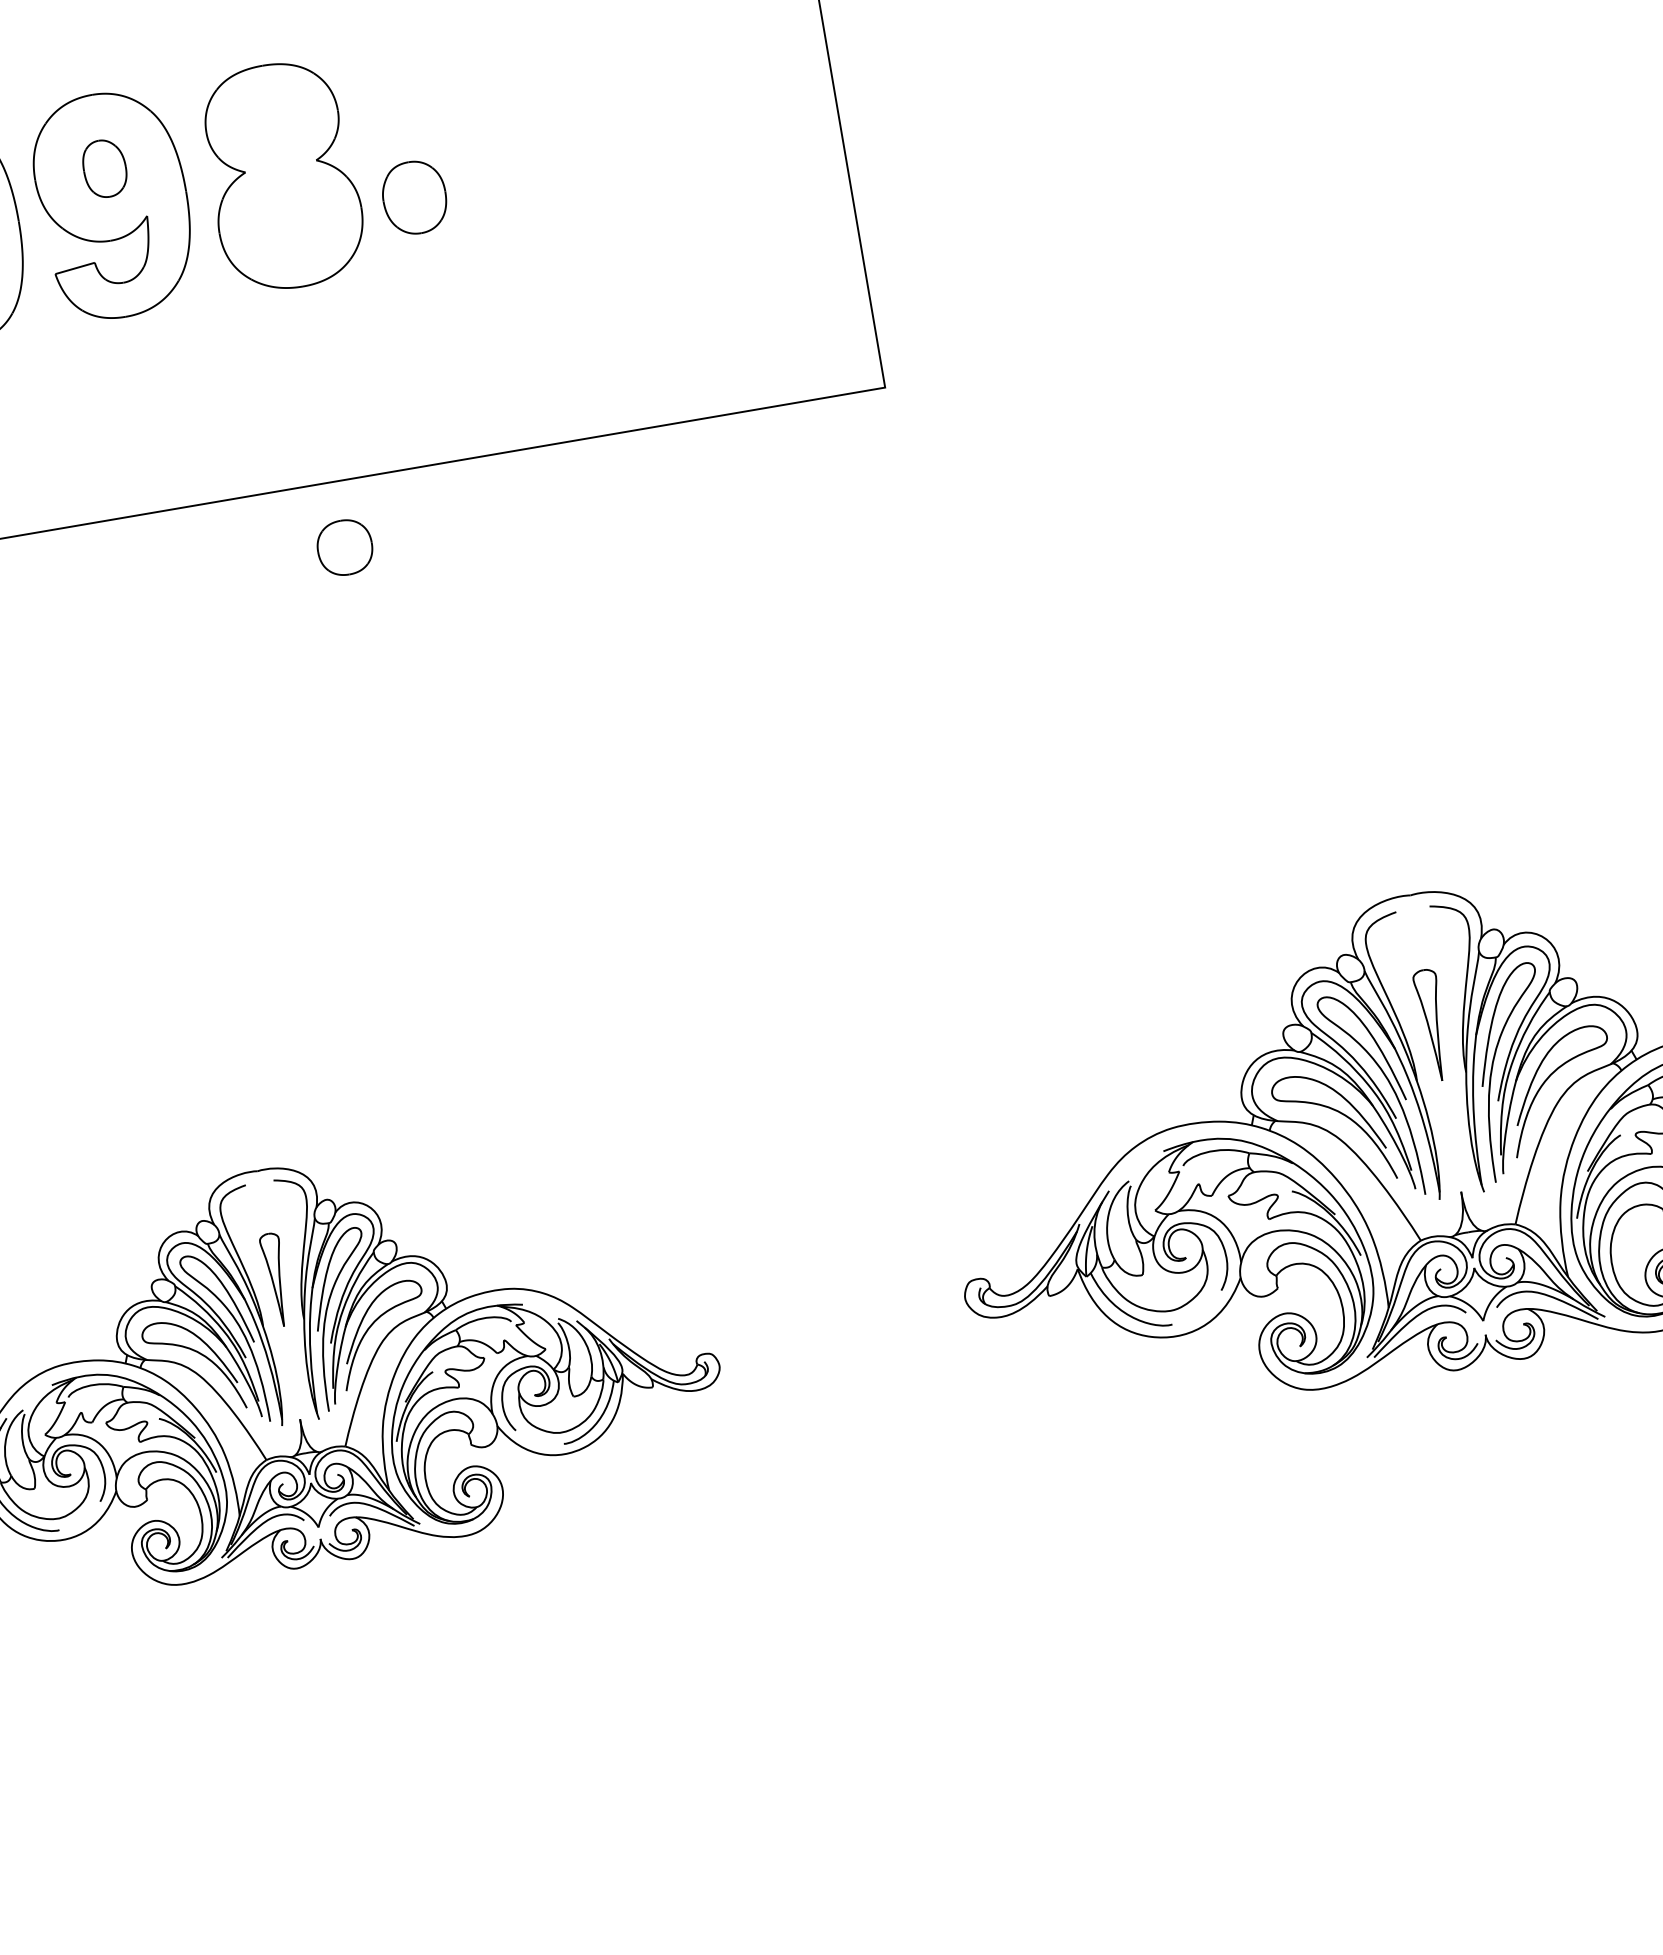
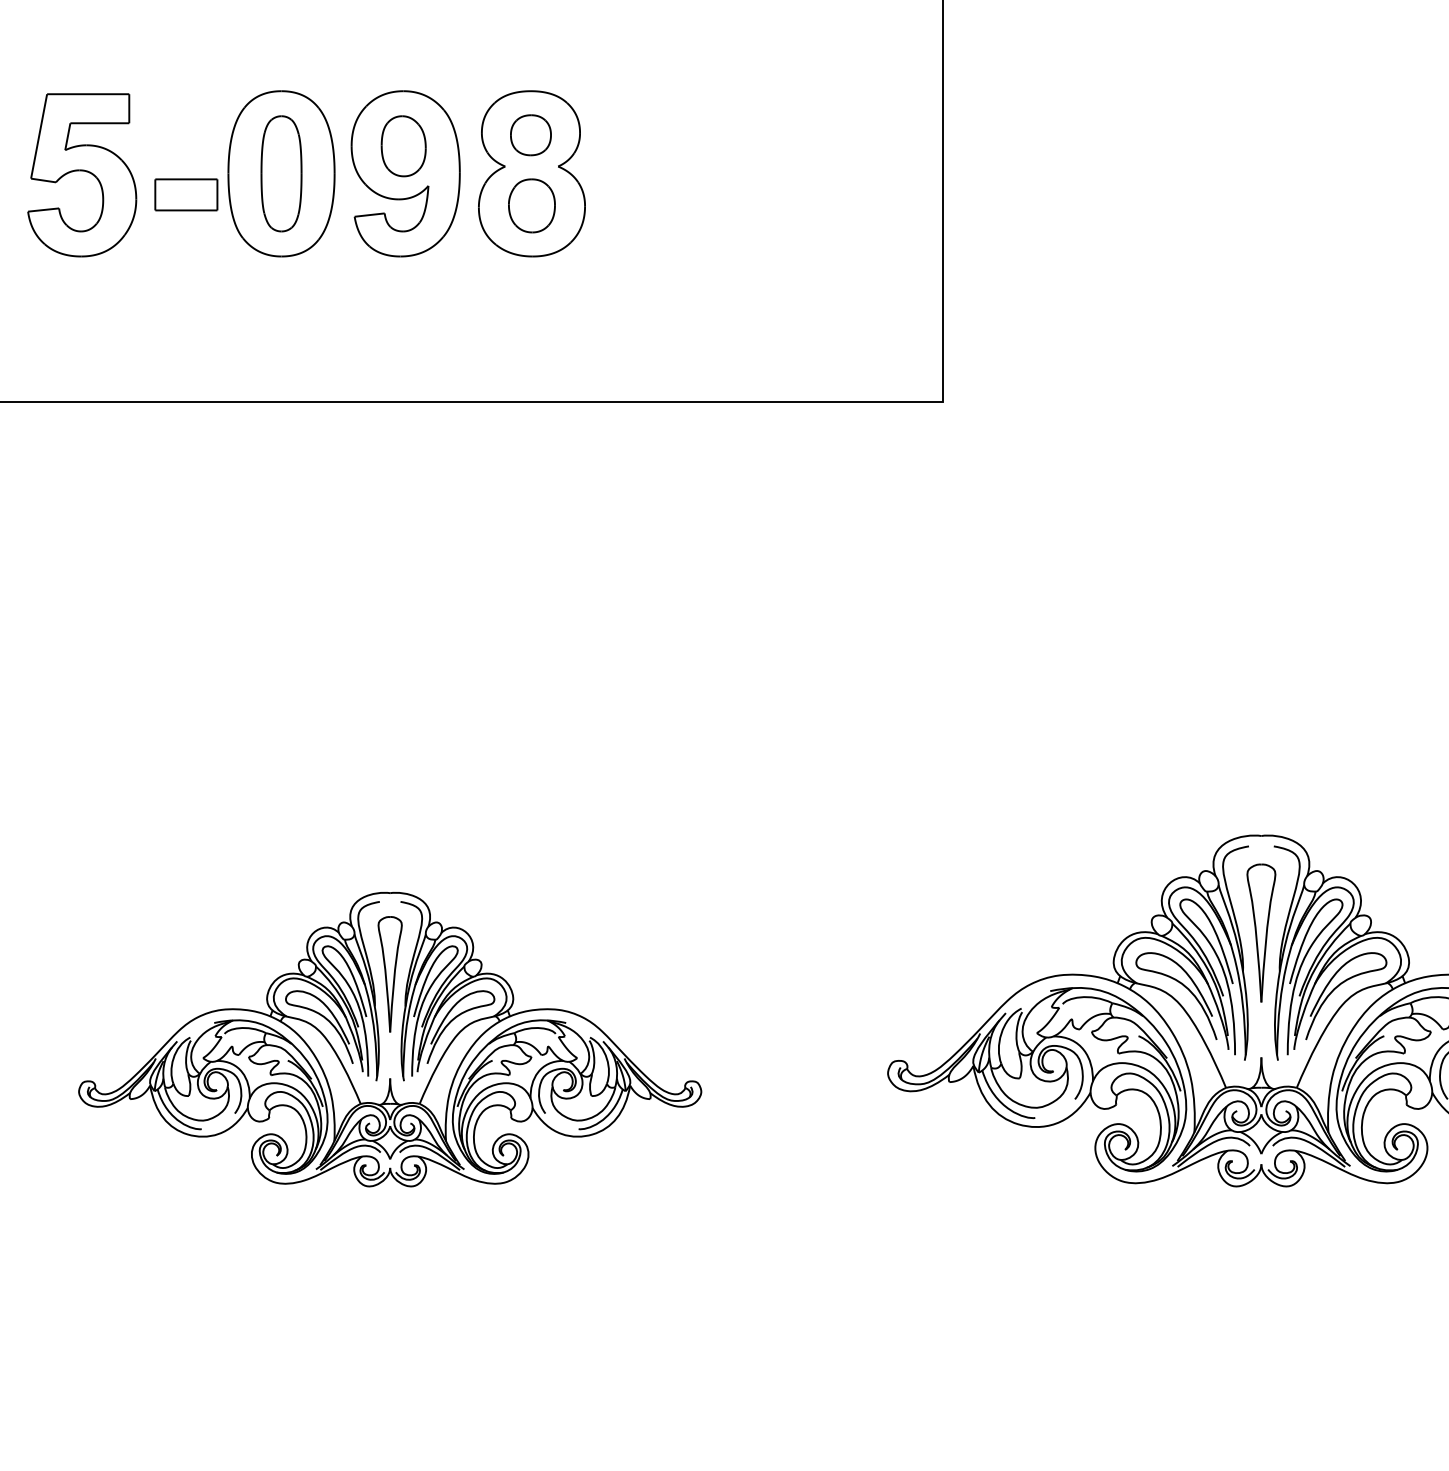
part: (104, 168) -> (403, 146), size x1.43
part: (413, 197) -> (531, 205), moved
part: (344, 548) -> (530, 135), moved
part: (1432, 1024) -> (1261, 932), size x1.67
part: (275, 1280) -> (389, 974), size x1.67

